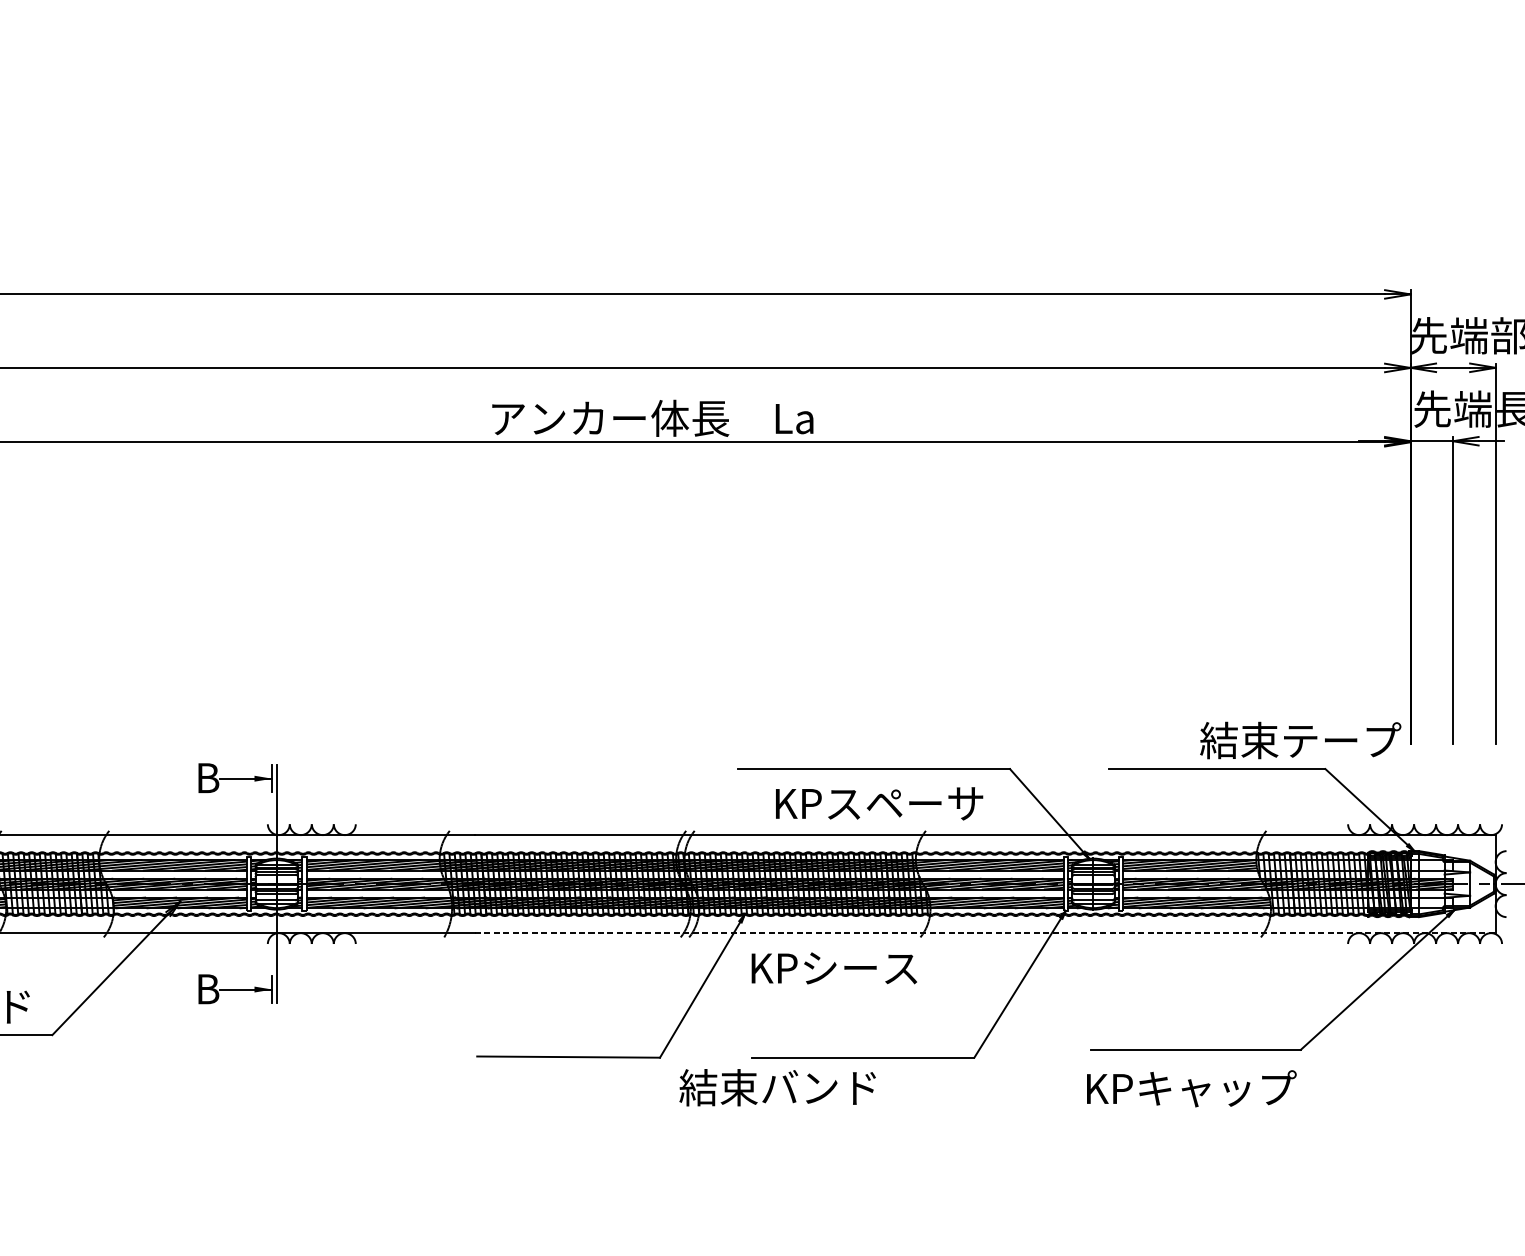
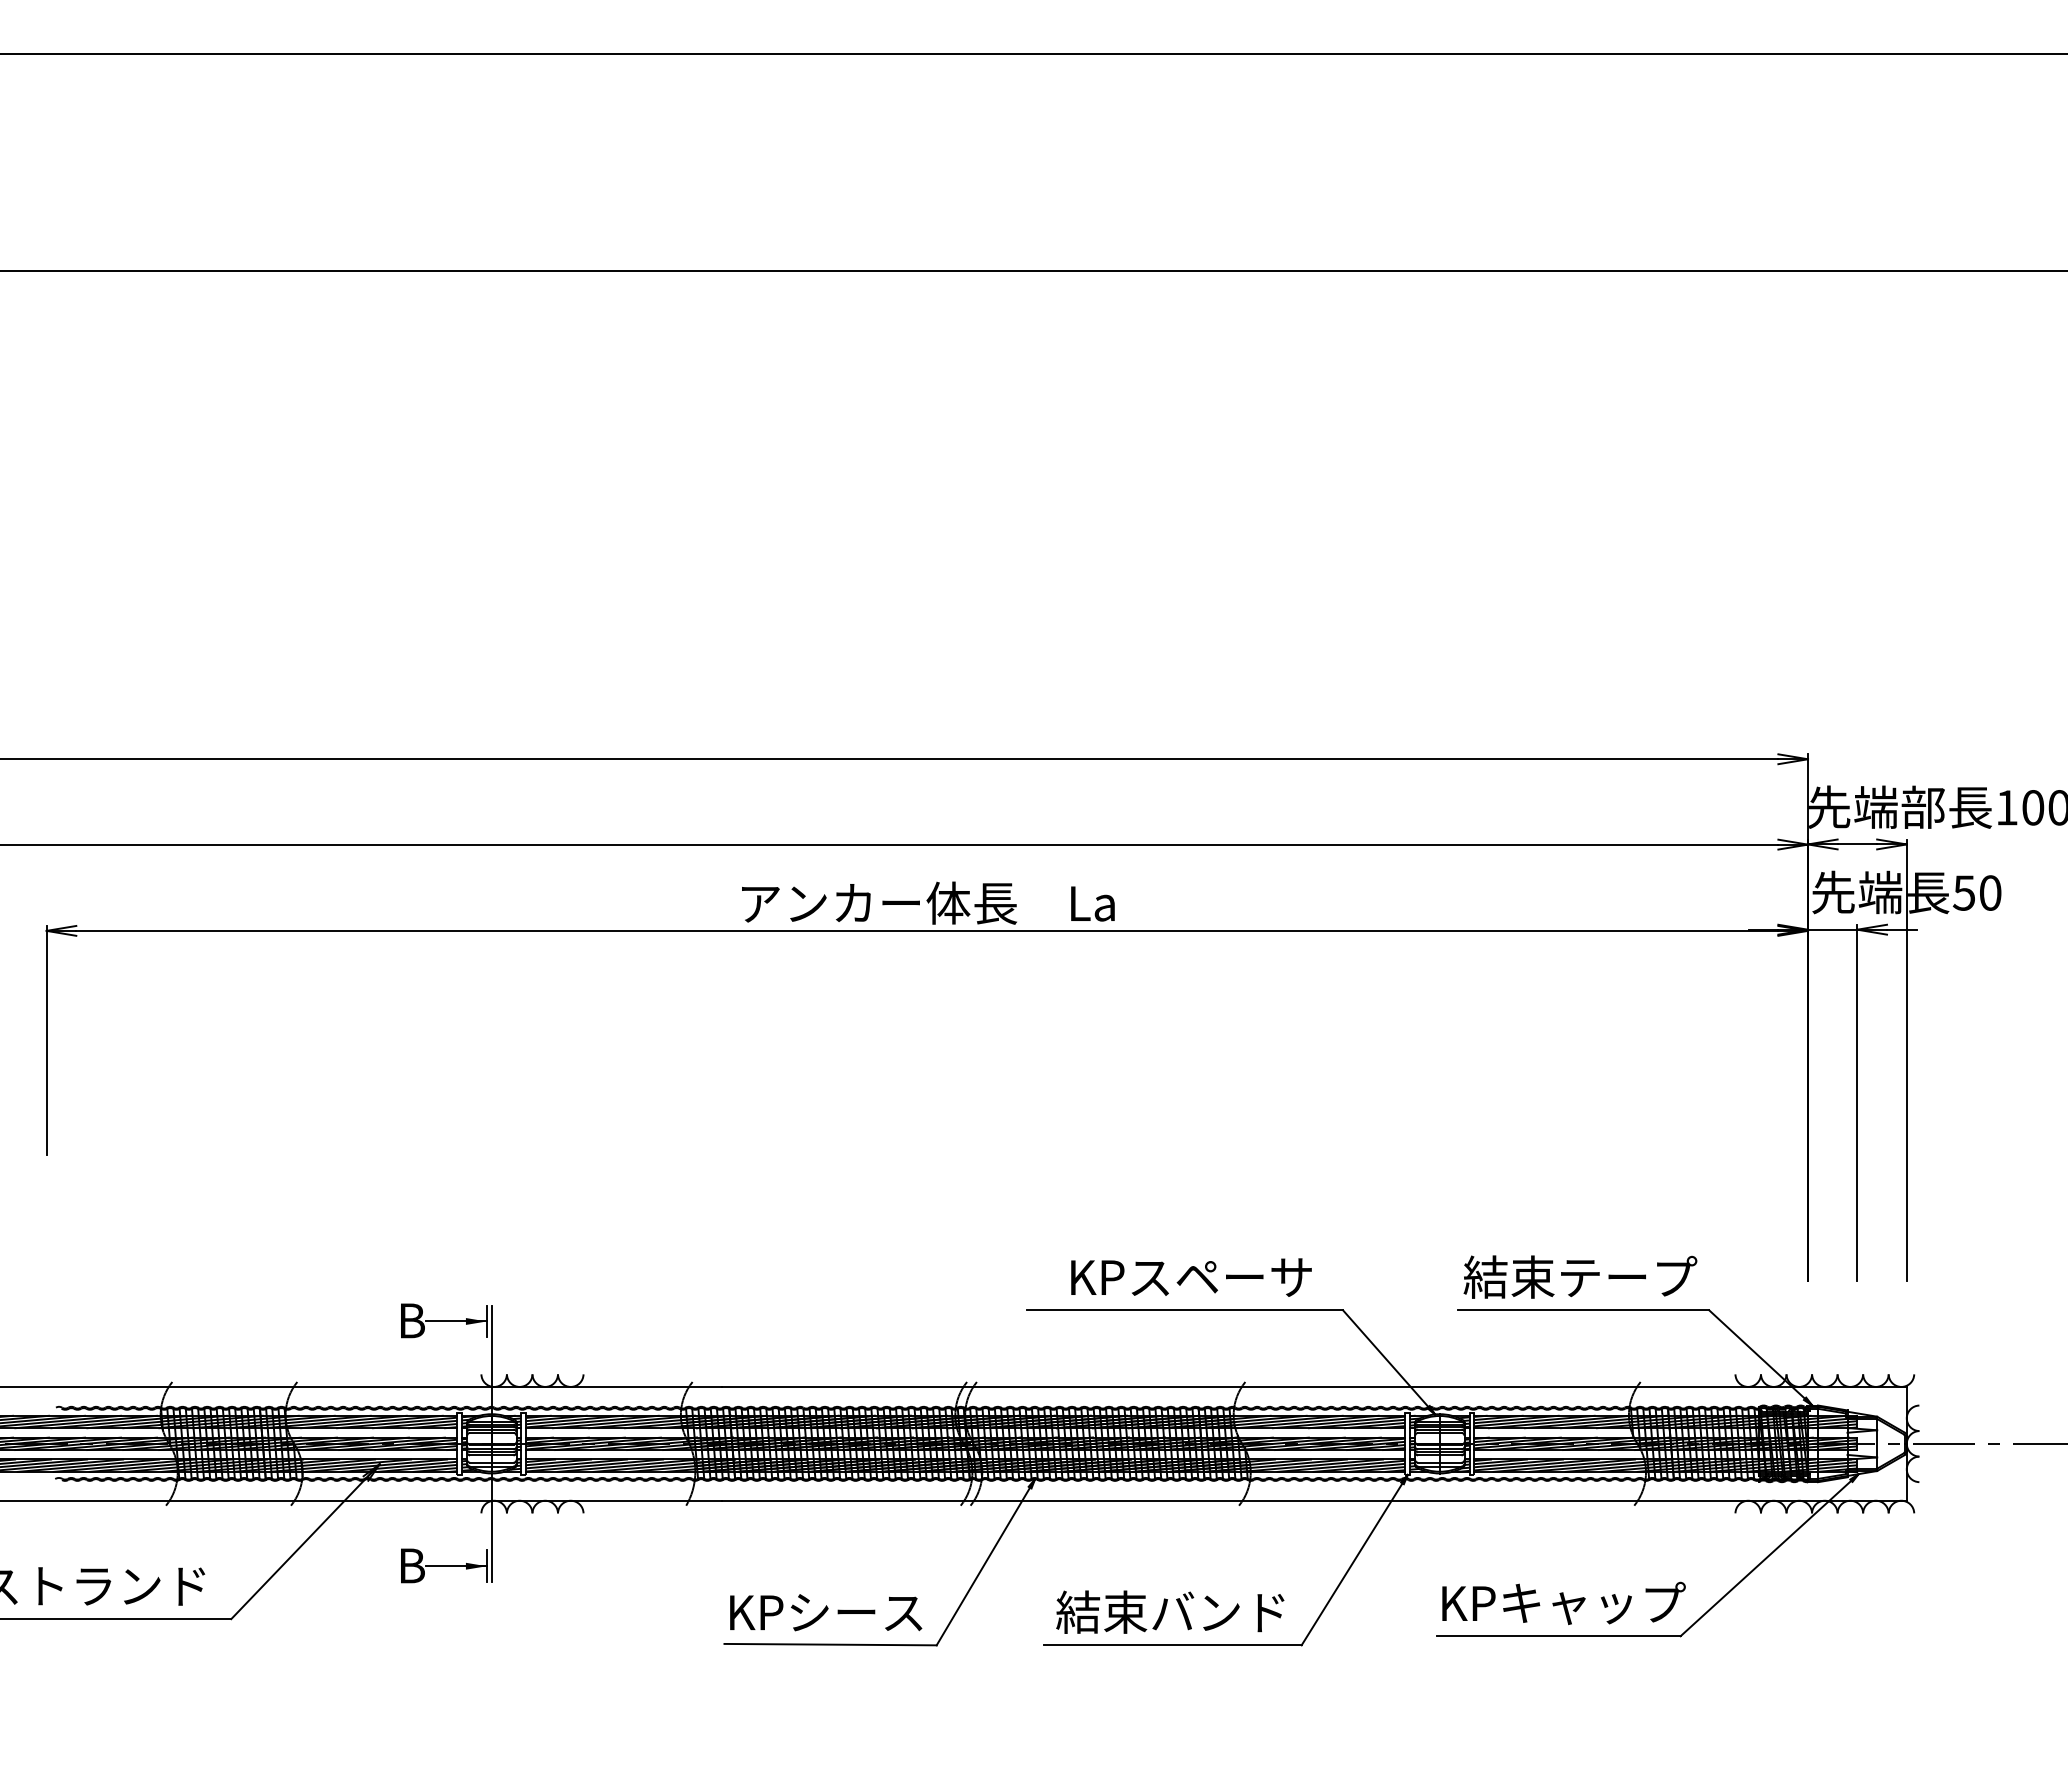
text: (1300, 739) -> (1580, 1276), moved
text: (879, 803) -> (1191, 1277), moved
hatch: (1354, 864) -> (1742, 1421), added
hatch: (59, 902) -> (239, 1465), added
hatch: (1361, 902) -> (1750, 1465), added
line: (985, 932) -> (1314, 1500), dashed -> solid
text: (834, 968) -> (826, 1612), moved
text: (777, 1087) -> (1170, 1611), moved
text: (1191, 1088) -> (1563, 1603), moved

